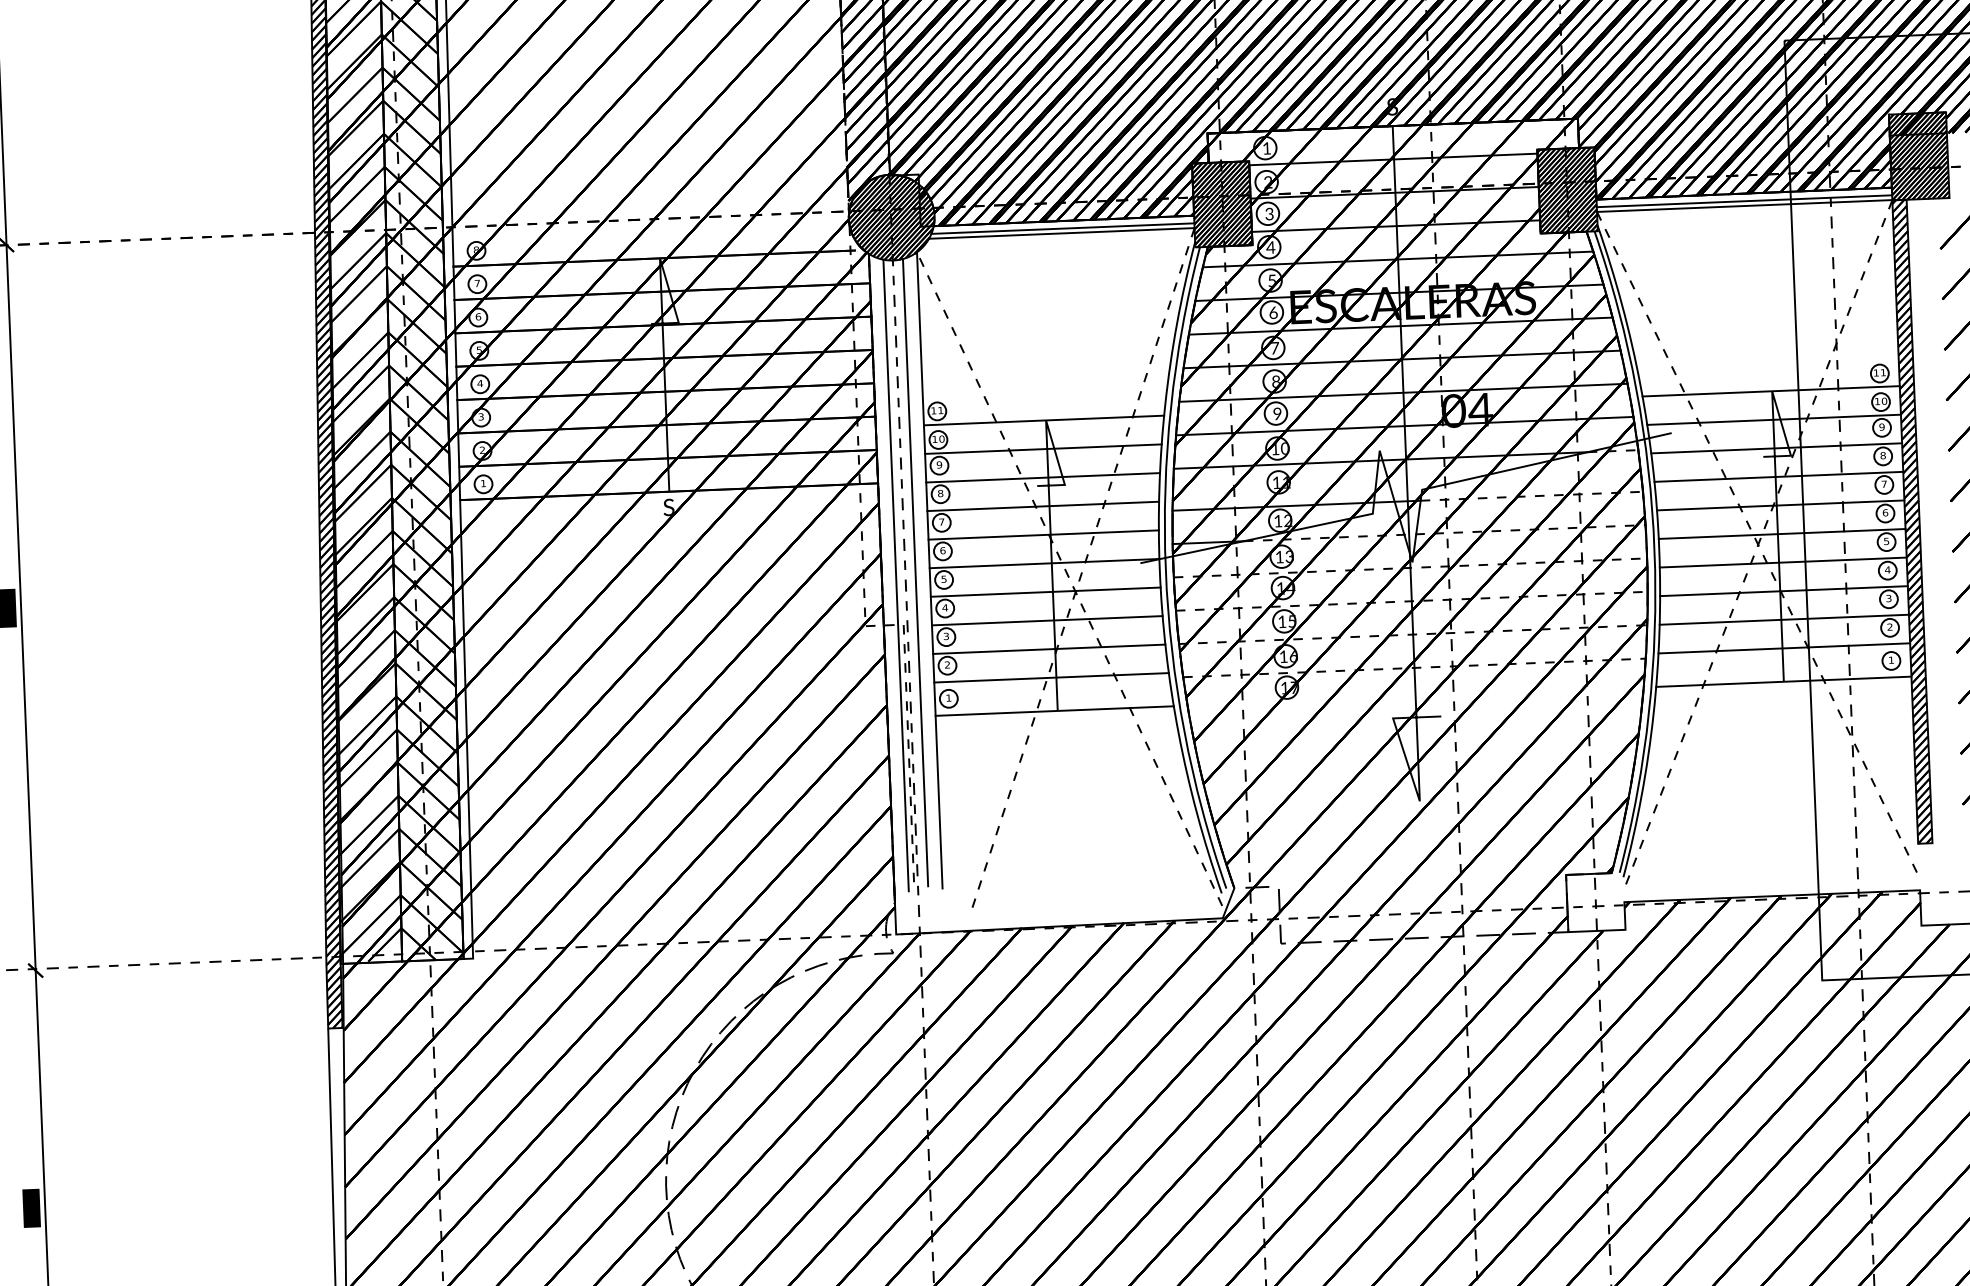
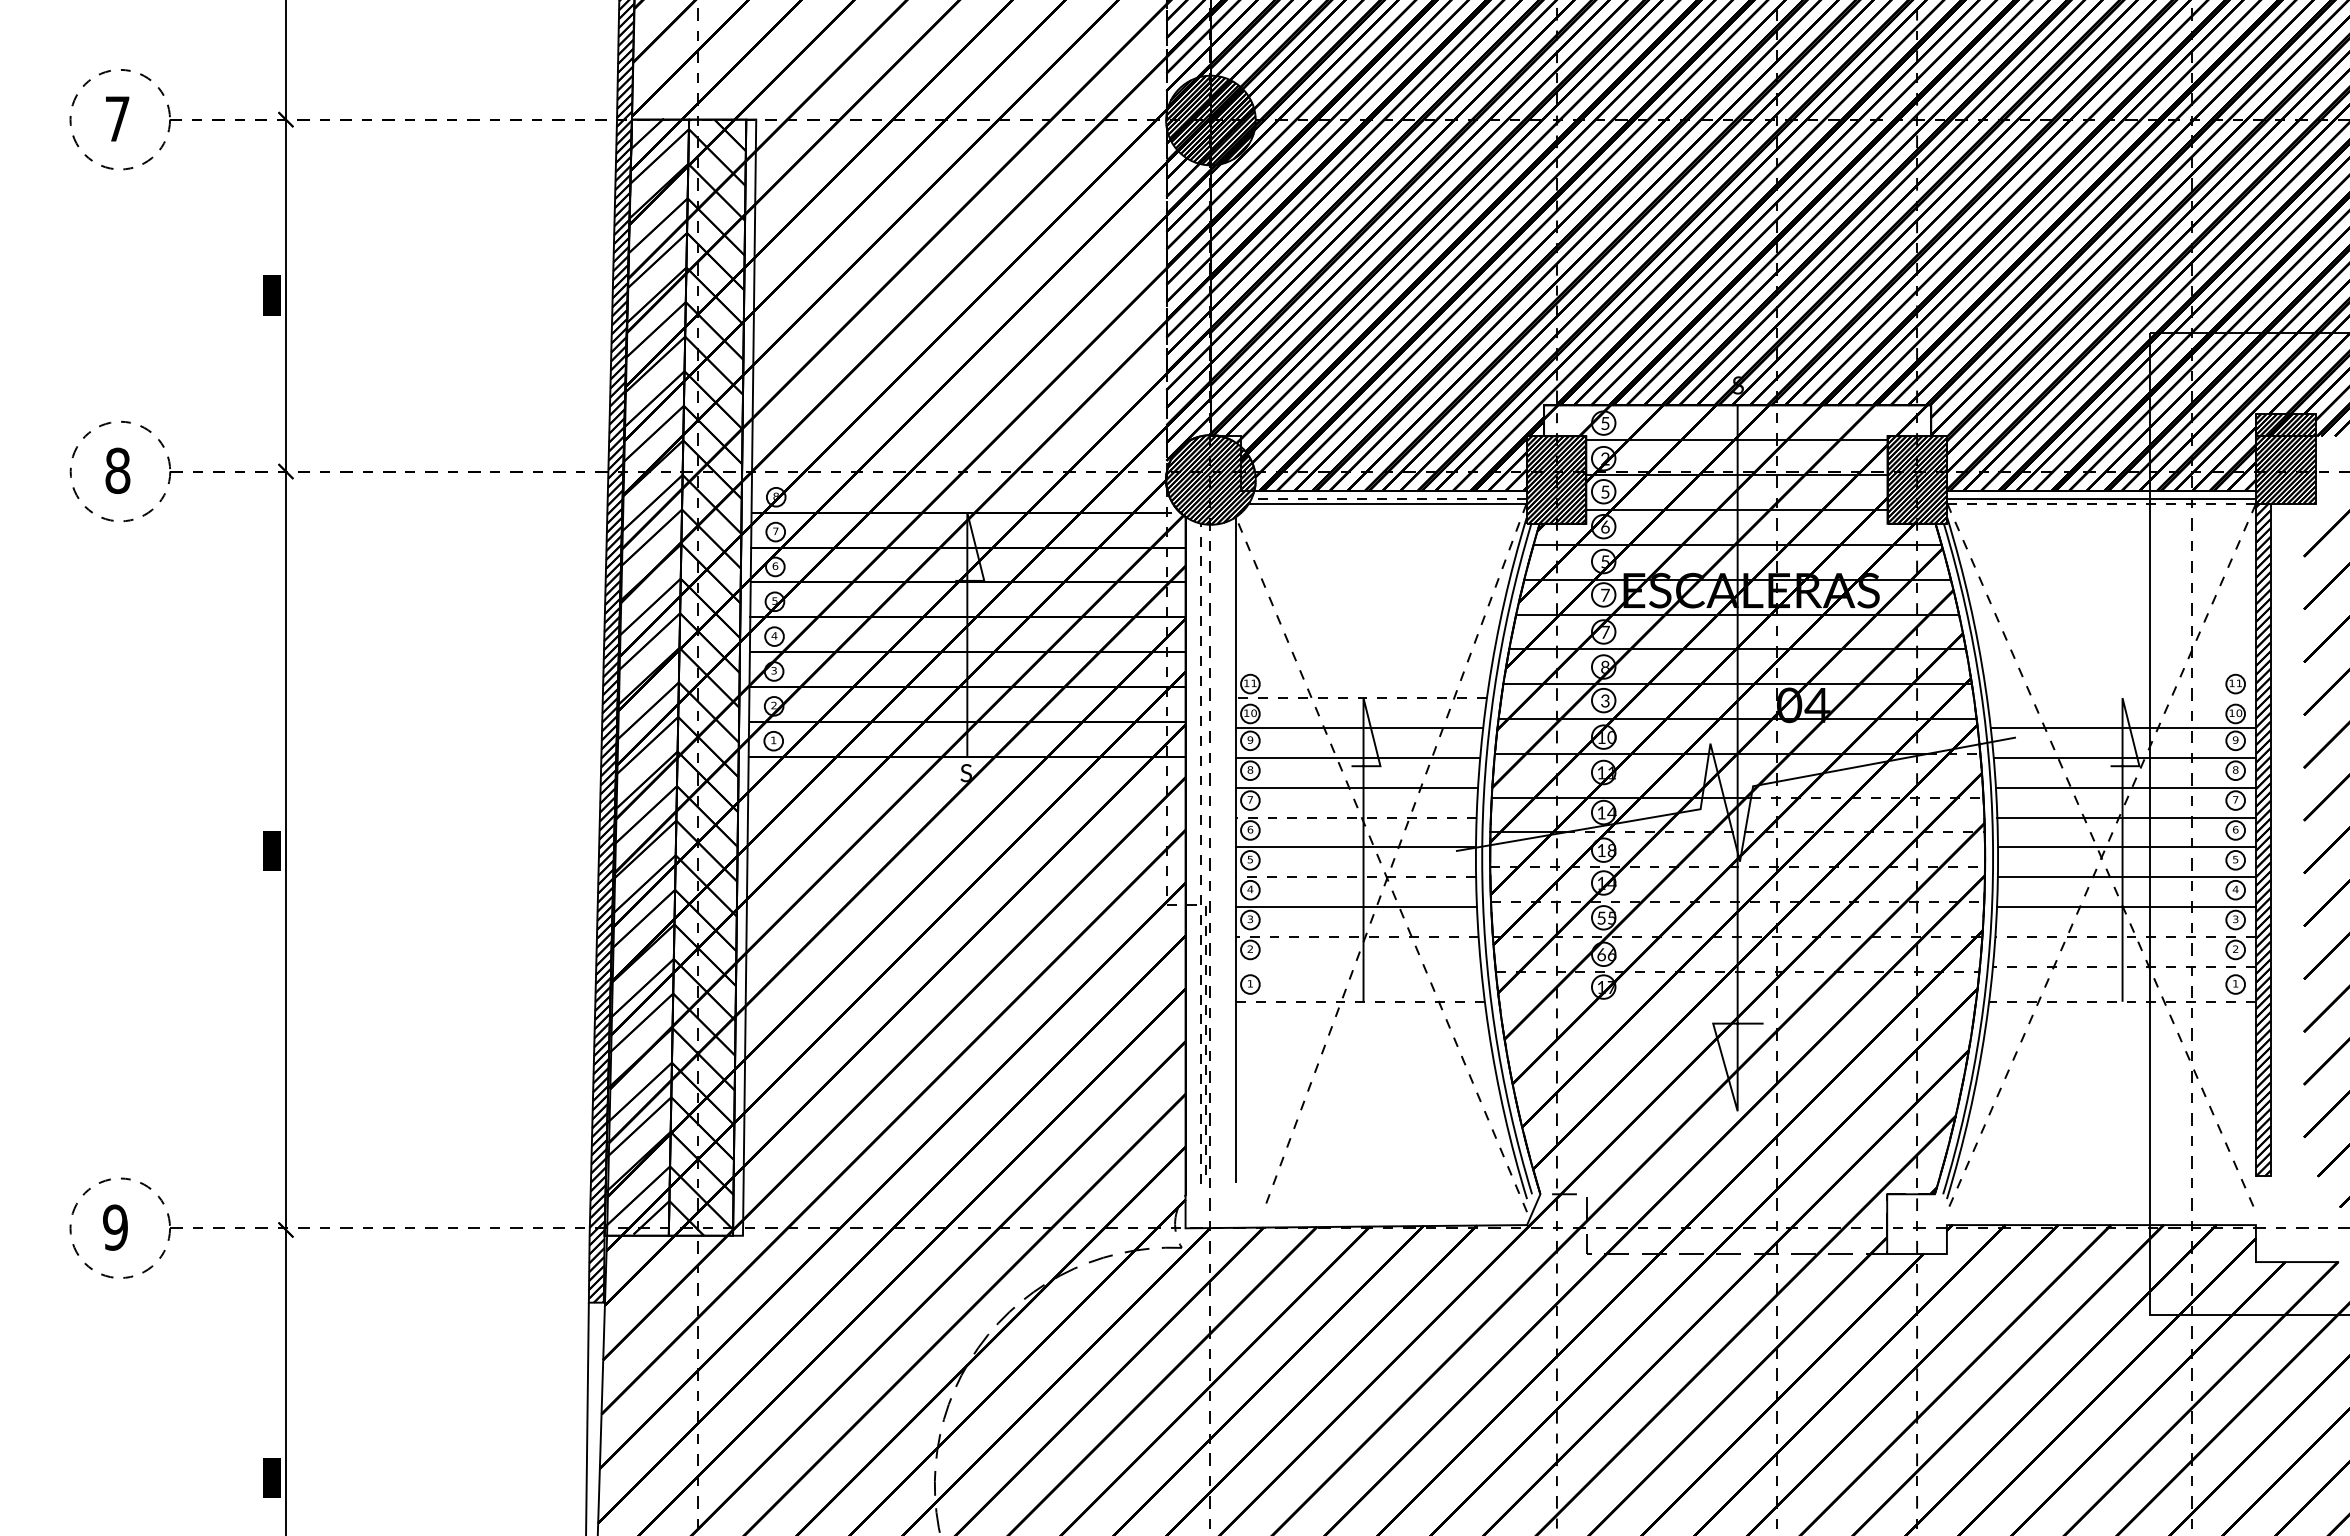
text: (1267, 148) -> (1605, 423), 1 -> 5
line: (1744, 205) -> (2101, 503), solid -> dashed
text: (1269, 213) -> (1605, 491), 3 -> 5
line: (1062, 228) -> (1388, 498), solid -> dashed
text: (1270, 246) -> (1605, 526), 4 -> 6
text: (1273, 312) -> (1605, 594), 6 -> 7
line: (1771, 391) -> (2121, 698), removed
text: (1277, 414) -> (1605, 701), 9 -> 3
line: (1044, 420) -> (1361, 698), solid -> dashed
text: (1287, 520) -> (1611, 812), 12 -> 14
line: (1042, 534) -> (1355, 817), solid -> dashed
text: (1289, 556) -> (1611, 850), 13 -> 18
line: (915, 572) -> (1220, 851), removed
line: (896, 575) -> (1200, 853), solid -> dashed
line: (1045, 592) -> (1355, 877), solid -> dashed
line: (1784, 620) -> (2125, 937), solid -> dashed
text: (1282, 621) -> (1601, 917), 15 -> 55
line: (1784, 647) -> (2124, 966), solid -> dashed
line: (1048, 649) -> (1356, 937), solid -> dashed
text: (1283, 656) -> (1601, 954), 16 -> 66
line: (1051, 677) -> (1358, 966), removed
line: (1783, 681) -> (2122, 1001), solid -> dashed
line: (1053, 710) -> (1359, 1001), solid -> dashed

